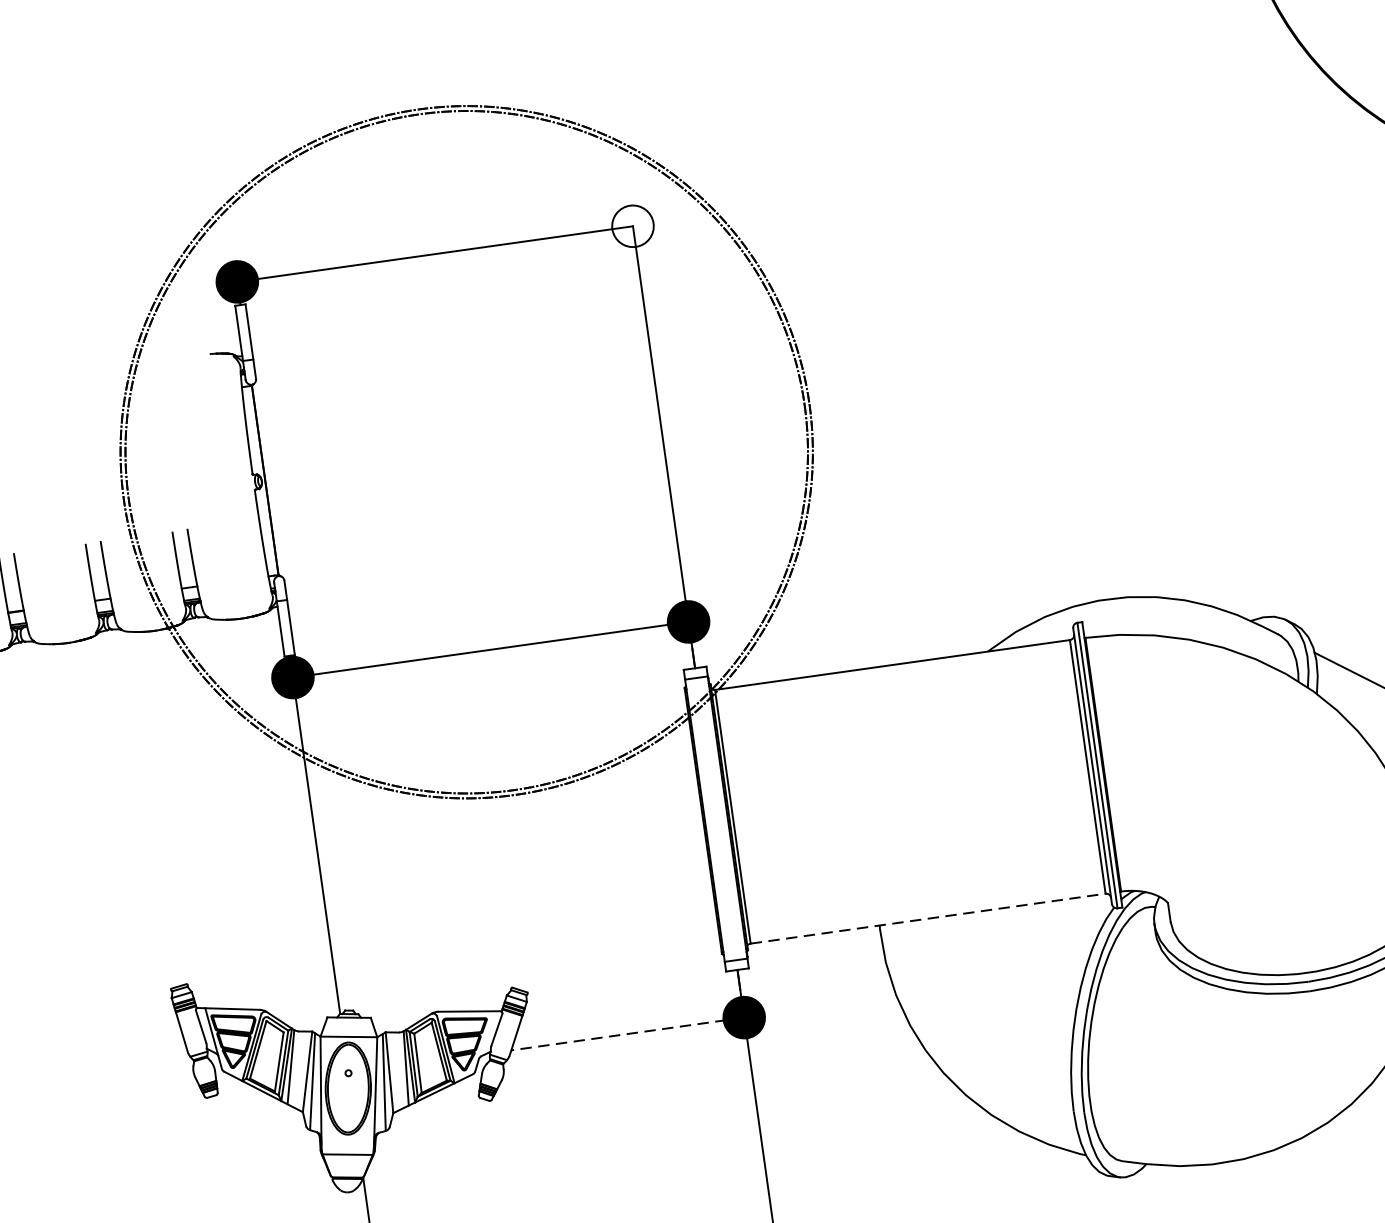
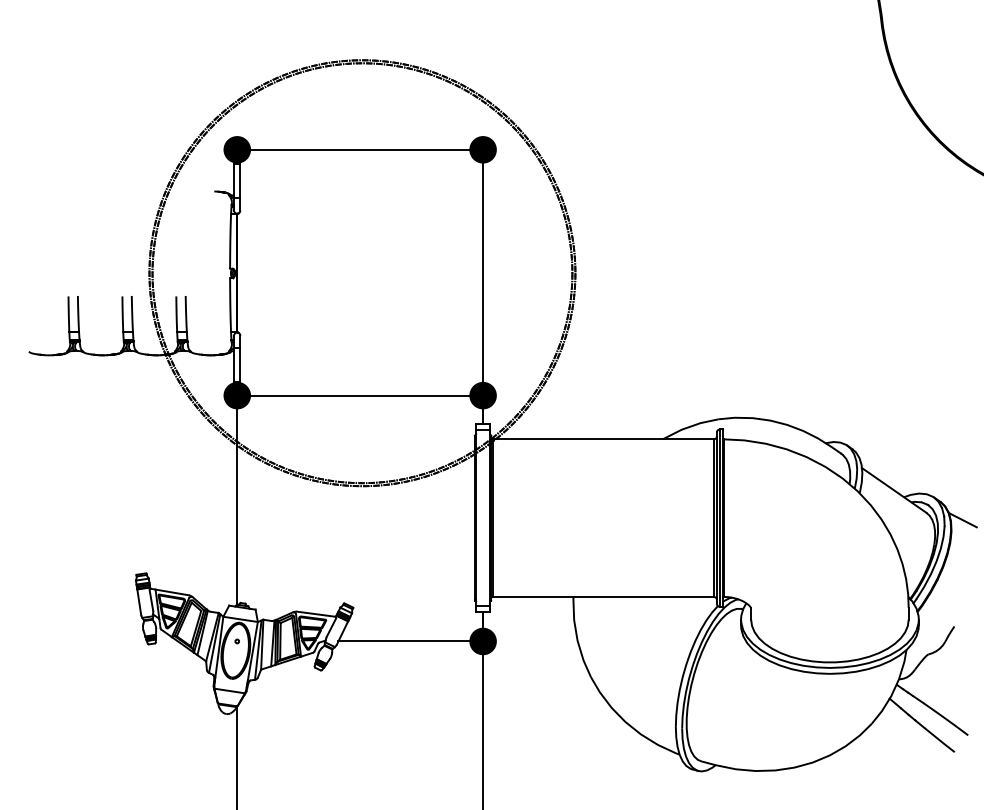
fill: (631, 225) -> (482, 149), added
line: (929, 917) -> (604, 596), dashed -> solid
line: (627, 1034) -> (410, 641), dashed -> solid

